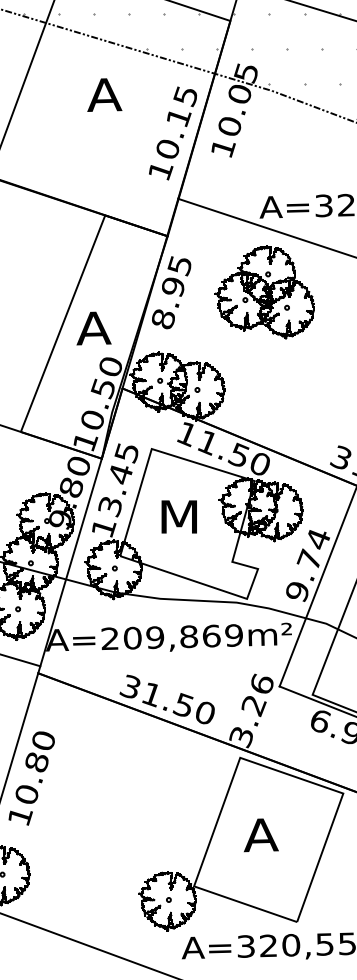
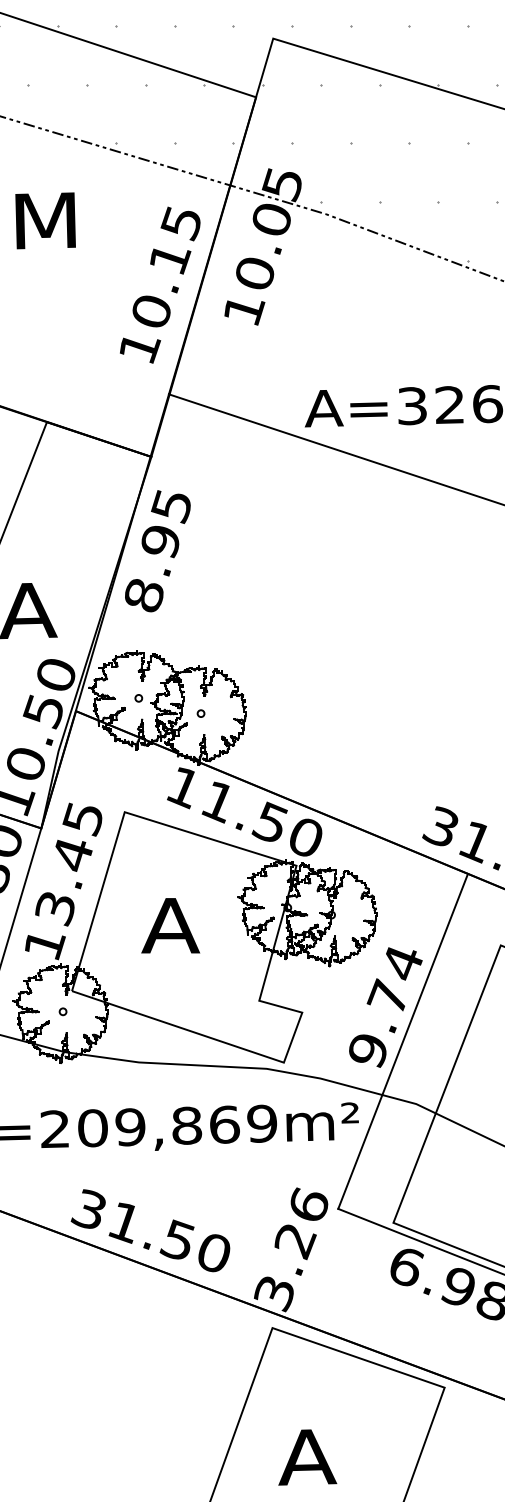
text: (104, 94) -> (45, 220), A -> M
part: (264, 292) -> (313, 550), removed
text: (178, 516) -> (169, 924), M -> A

